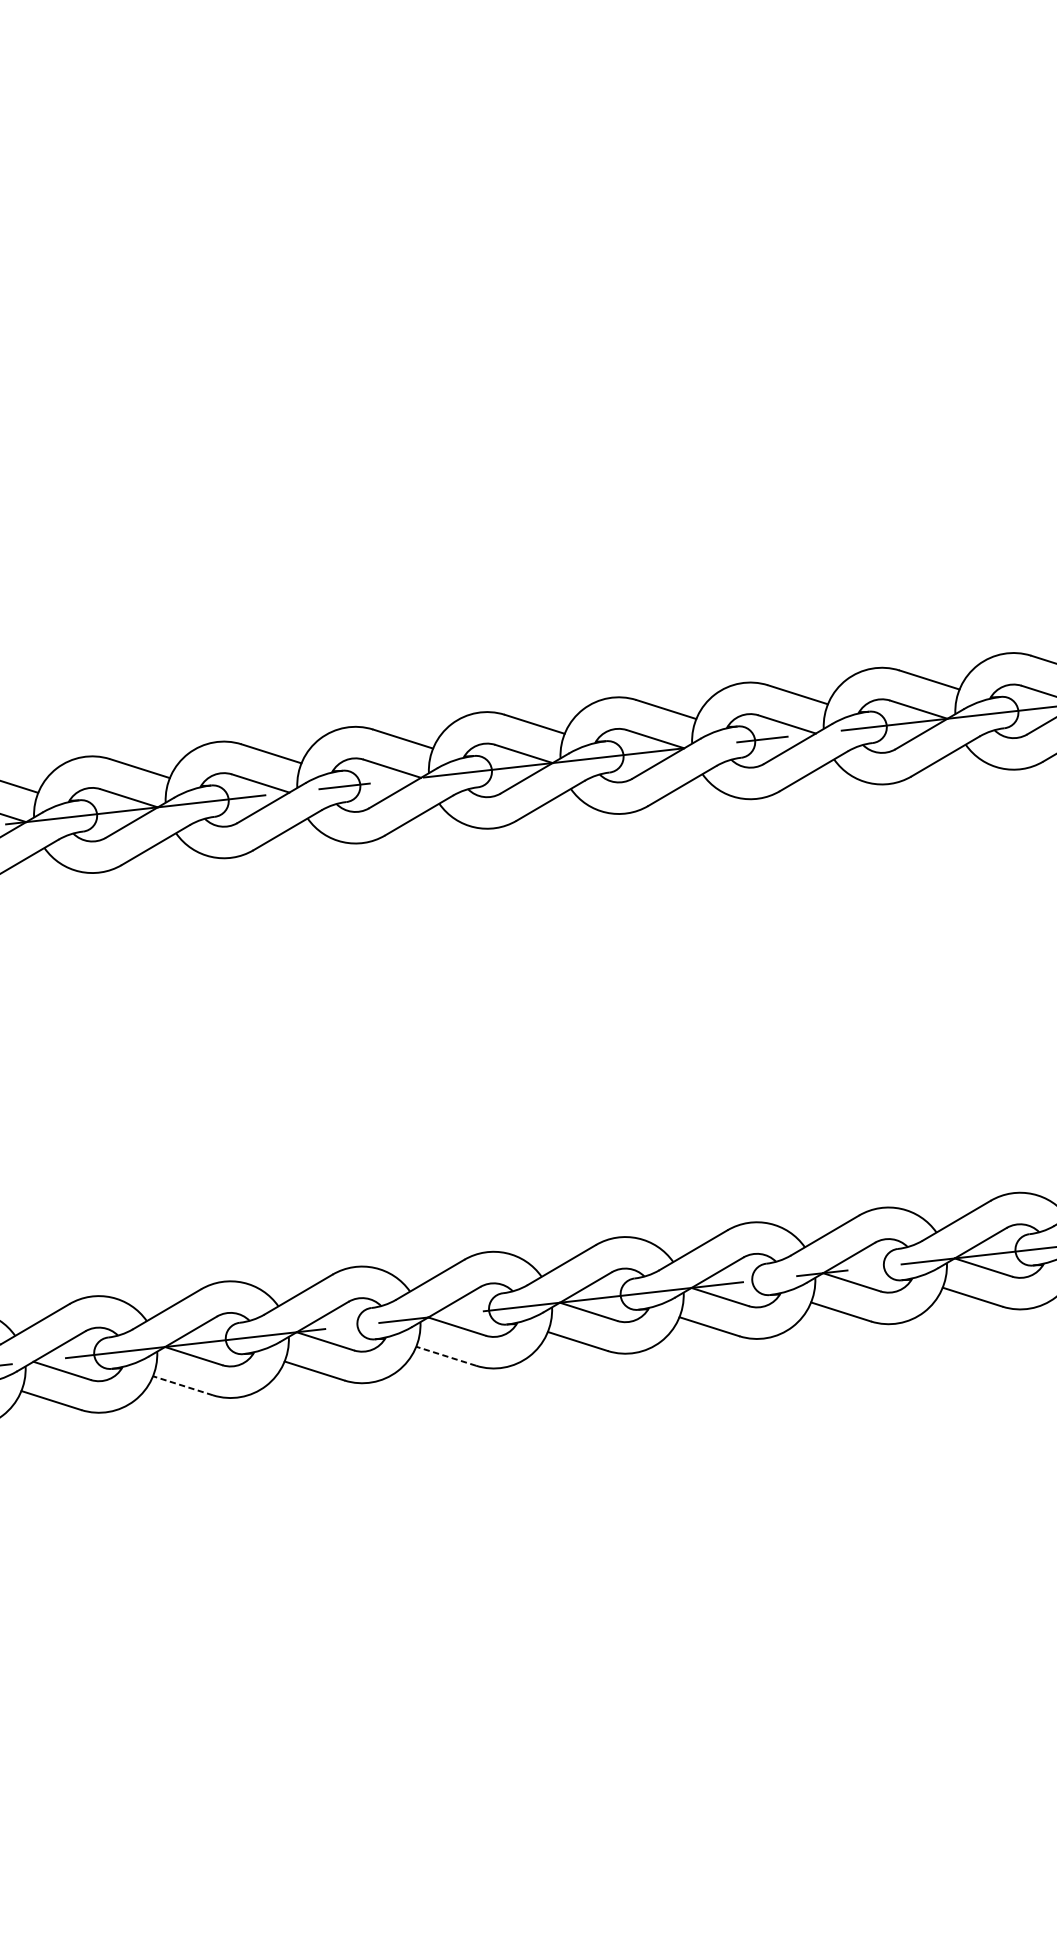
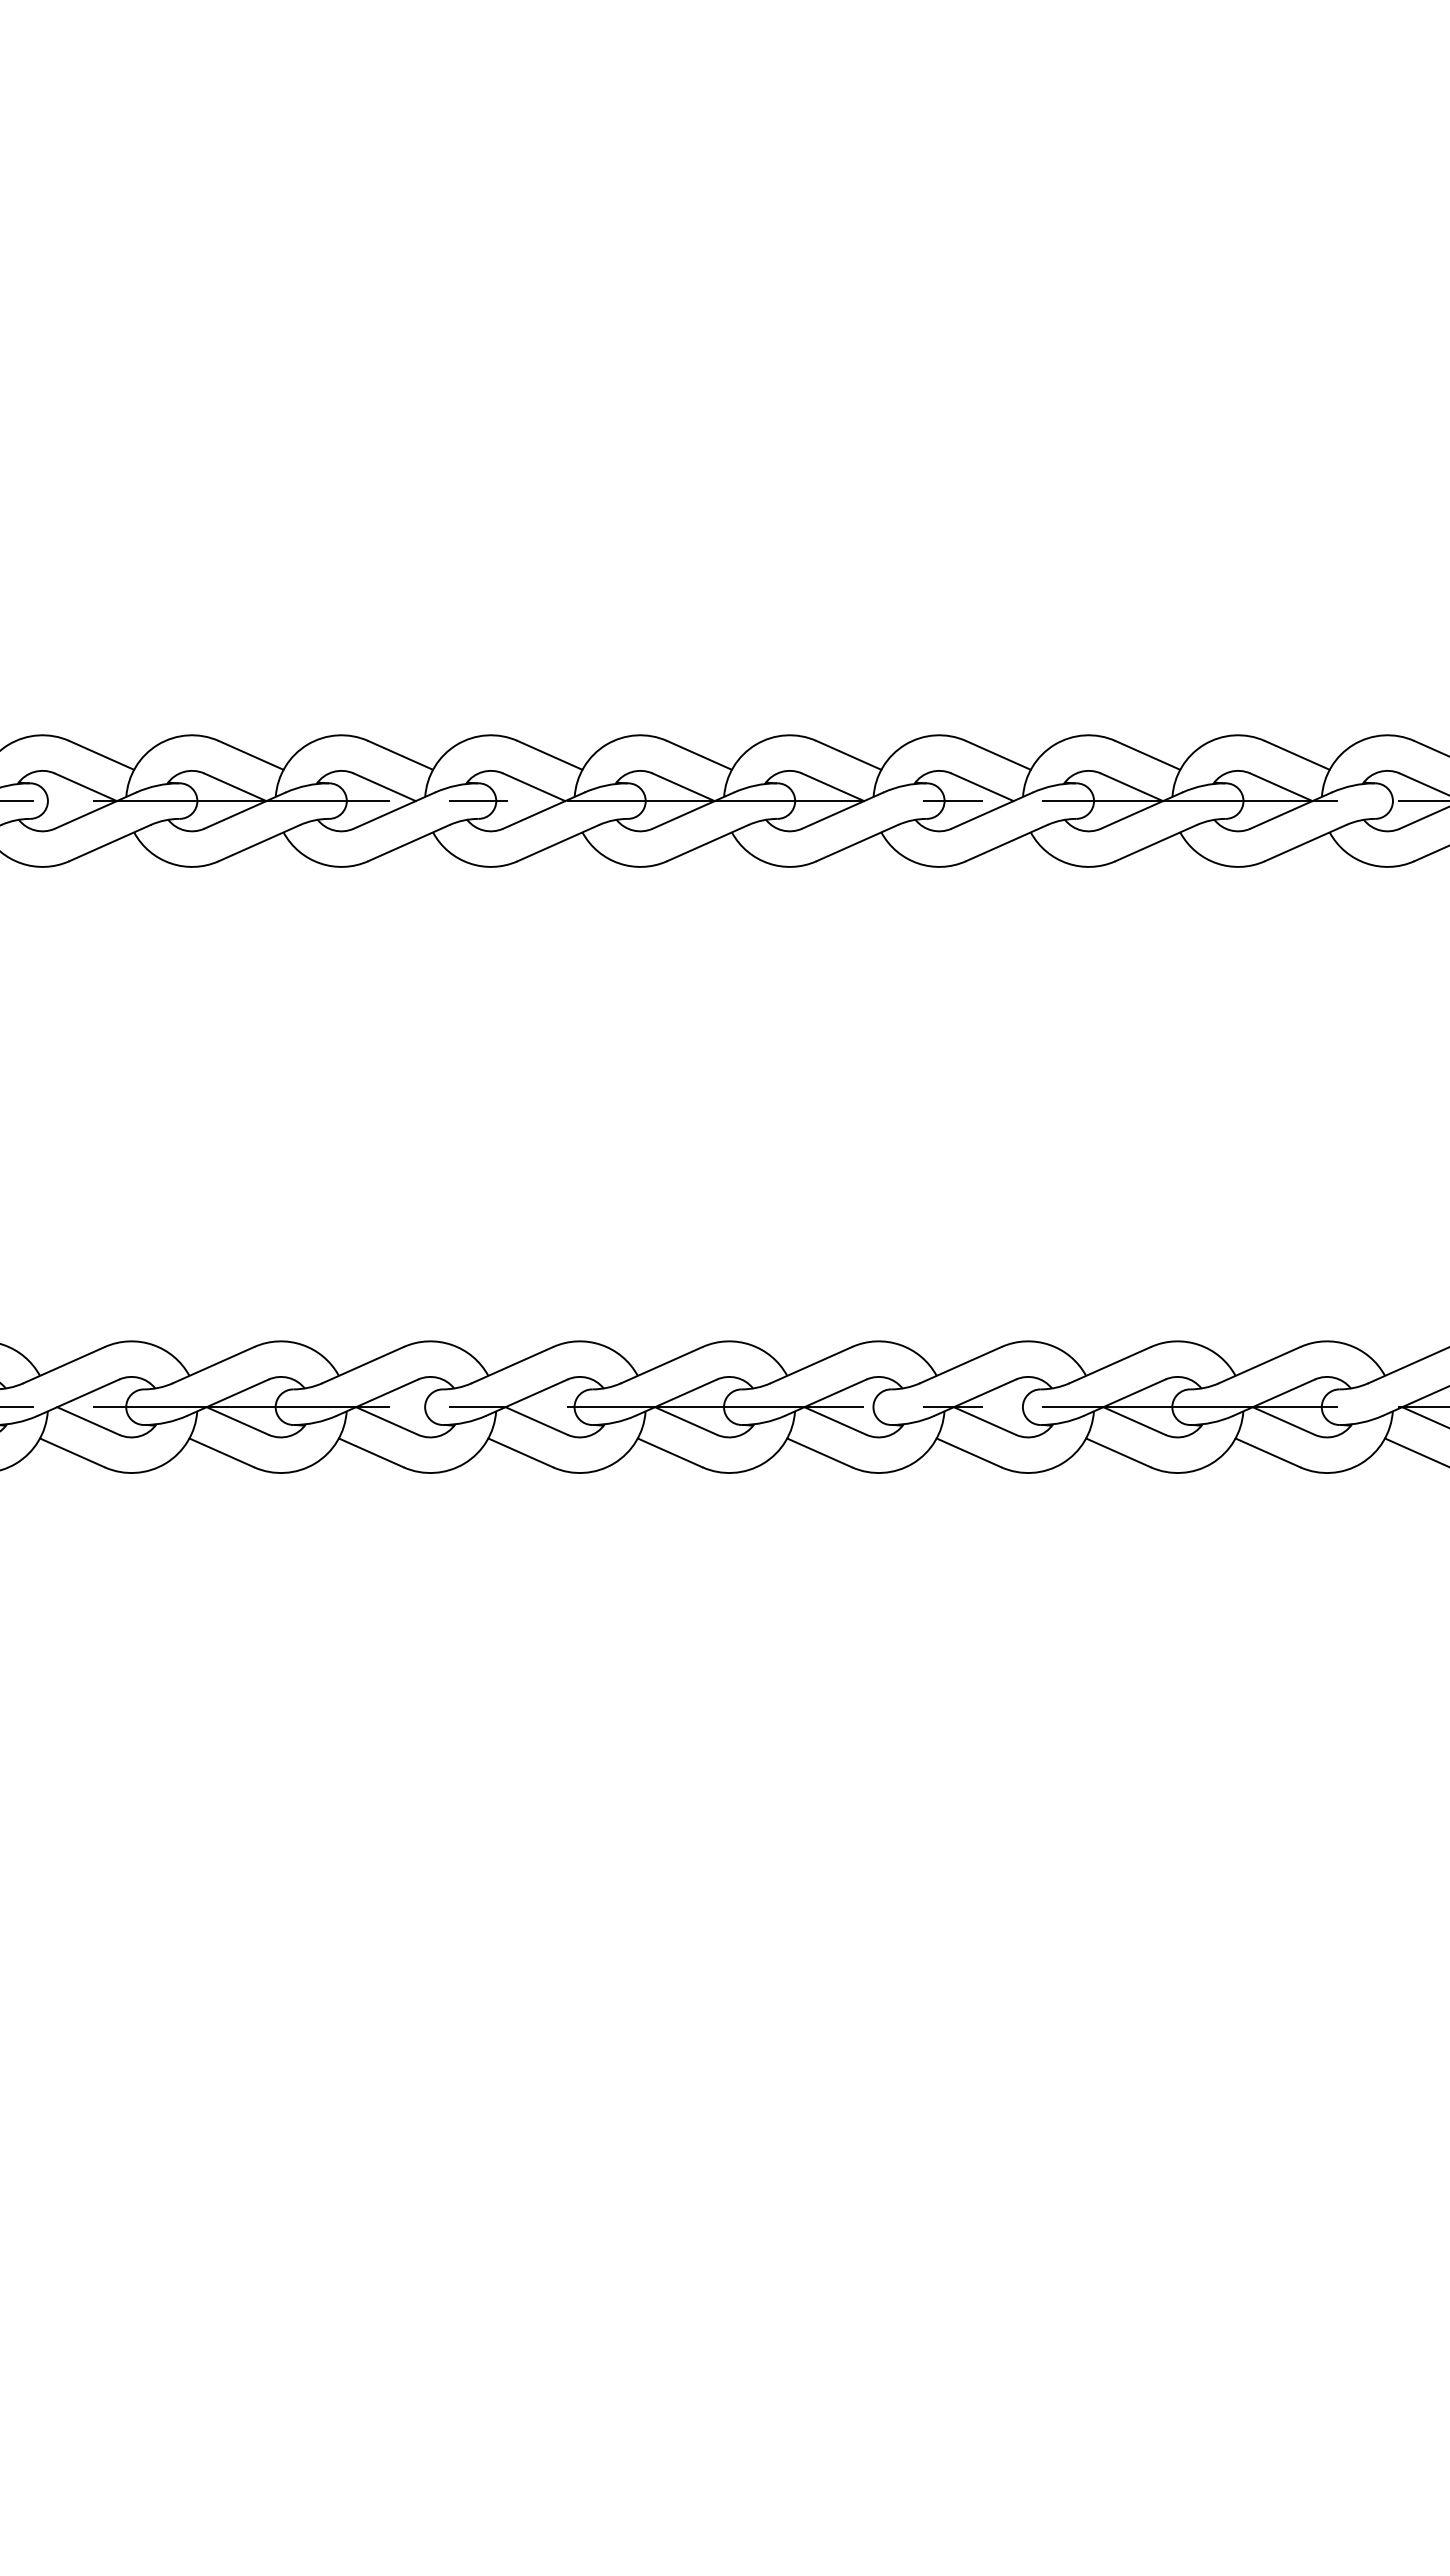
line: (445, 1355) -> (520, 1452), dashed -> solid
line: (182, 1385) -> (221, 1452), dashed -> solid

